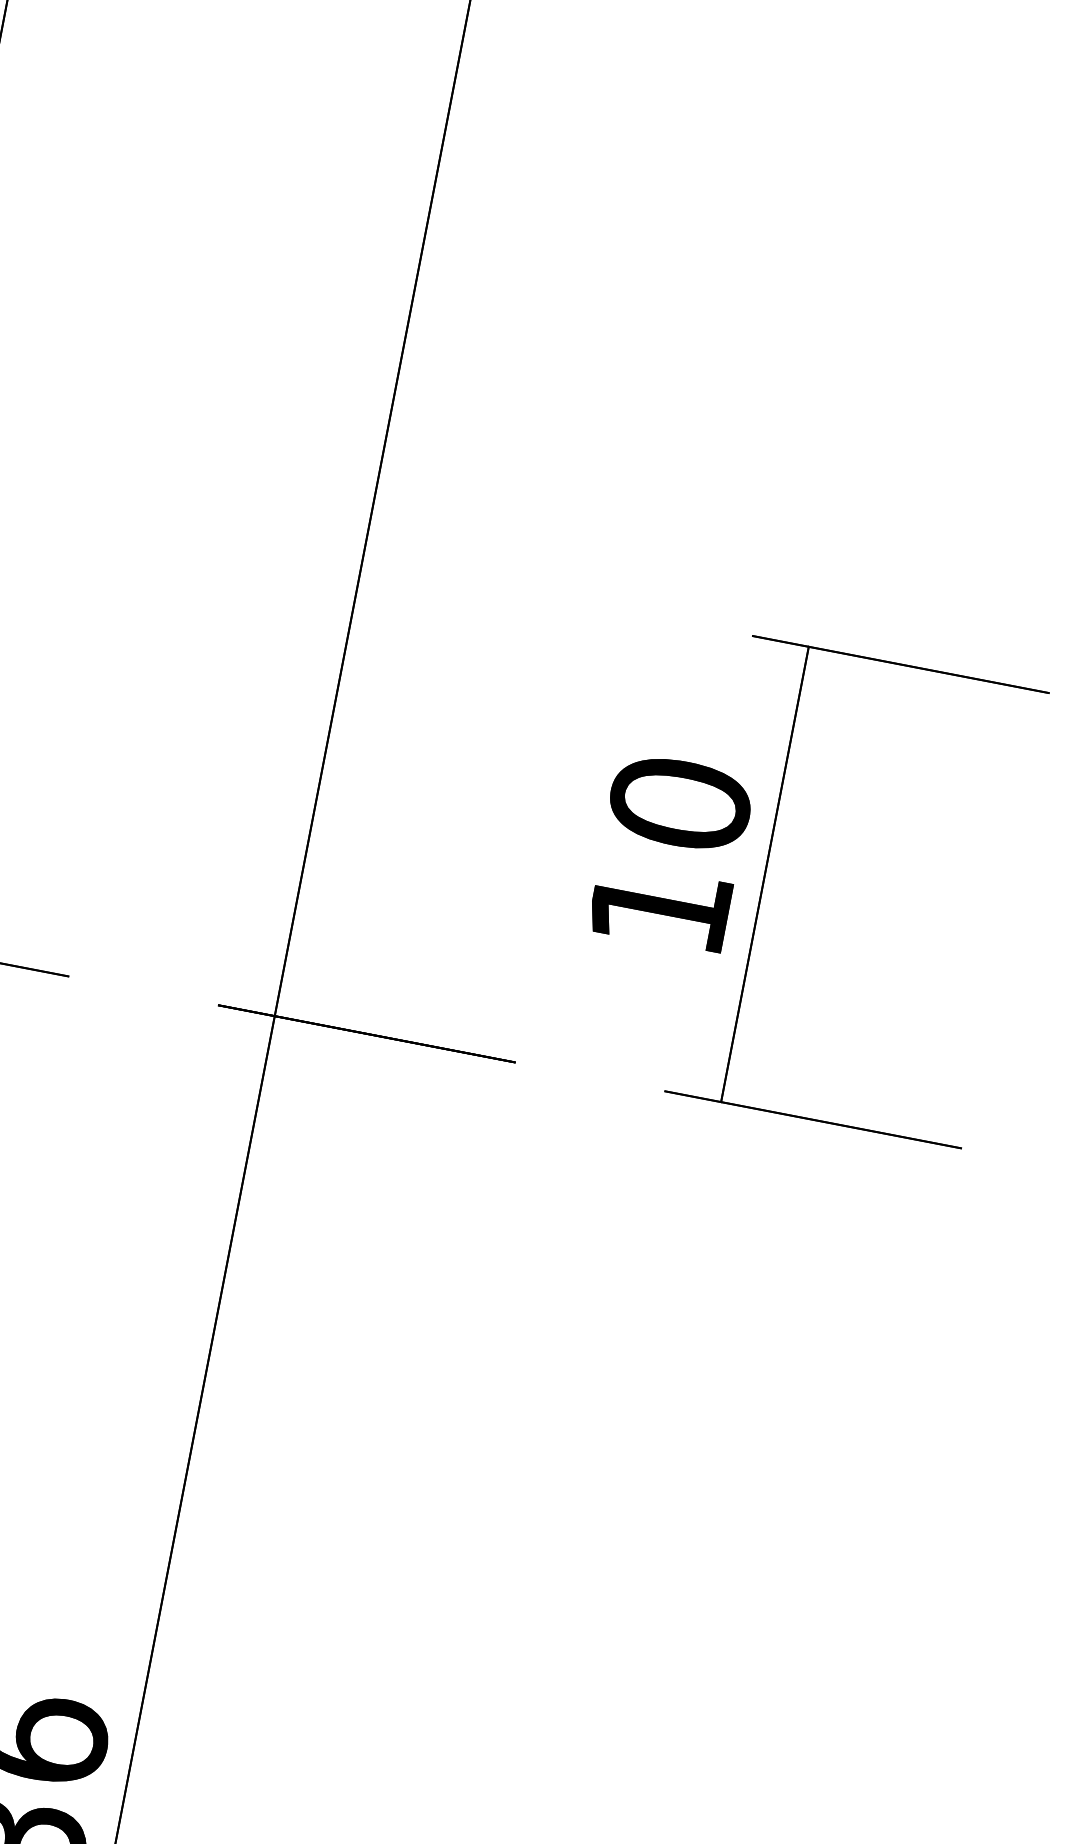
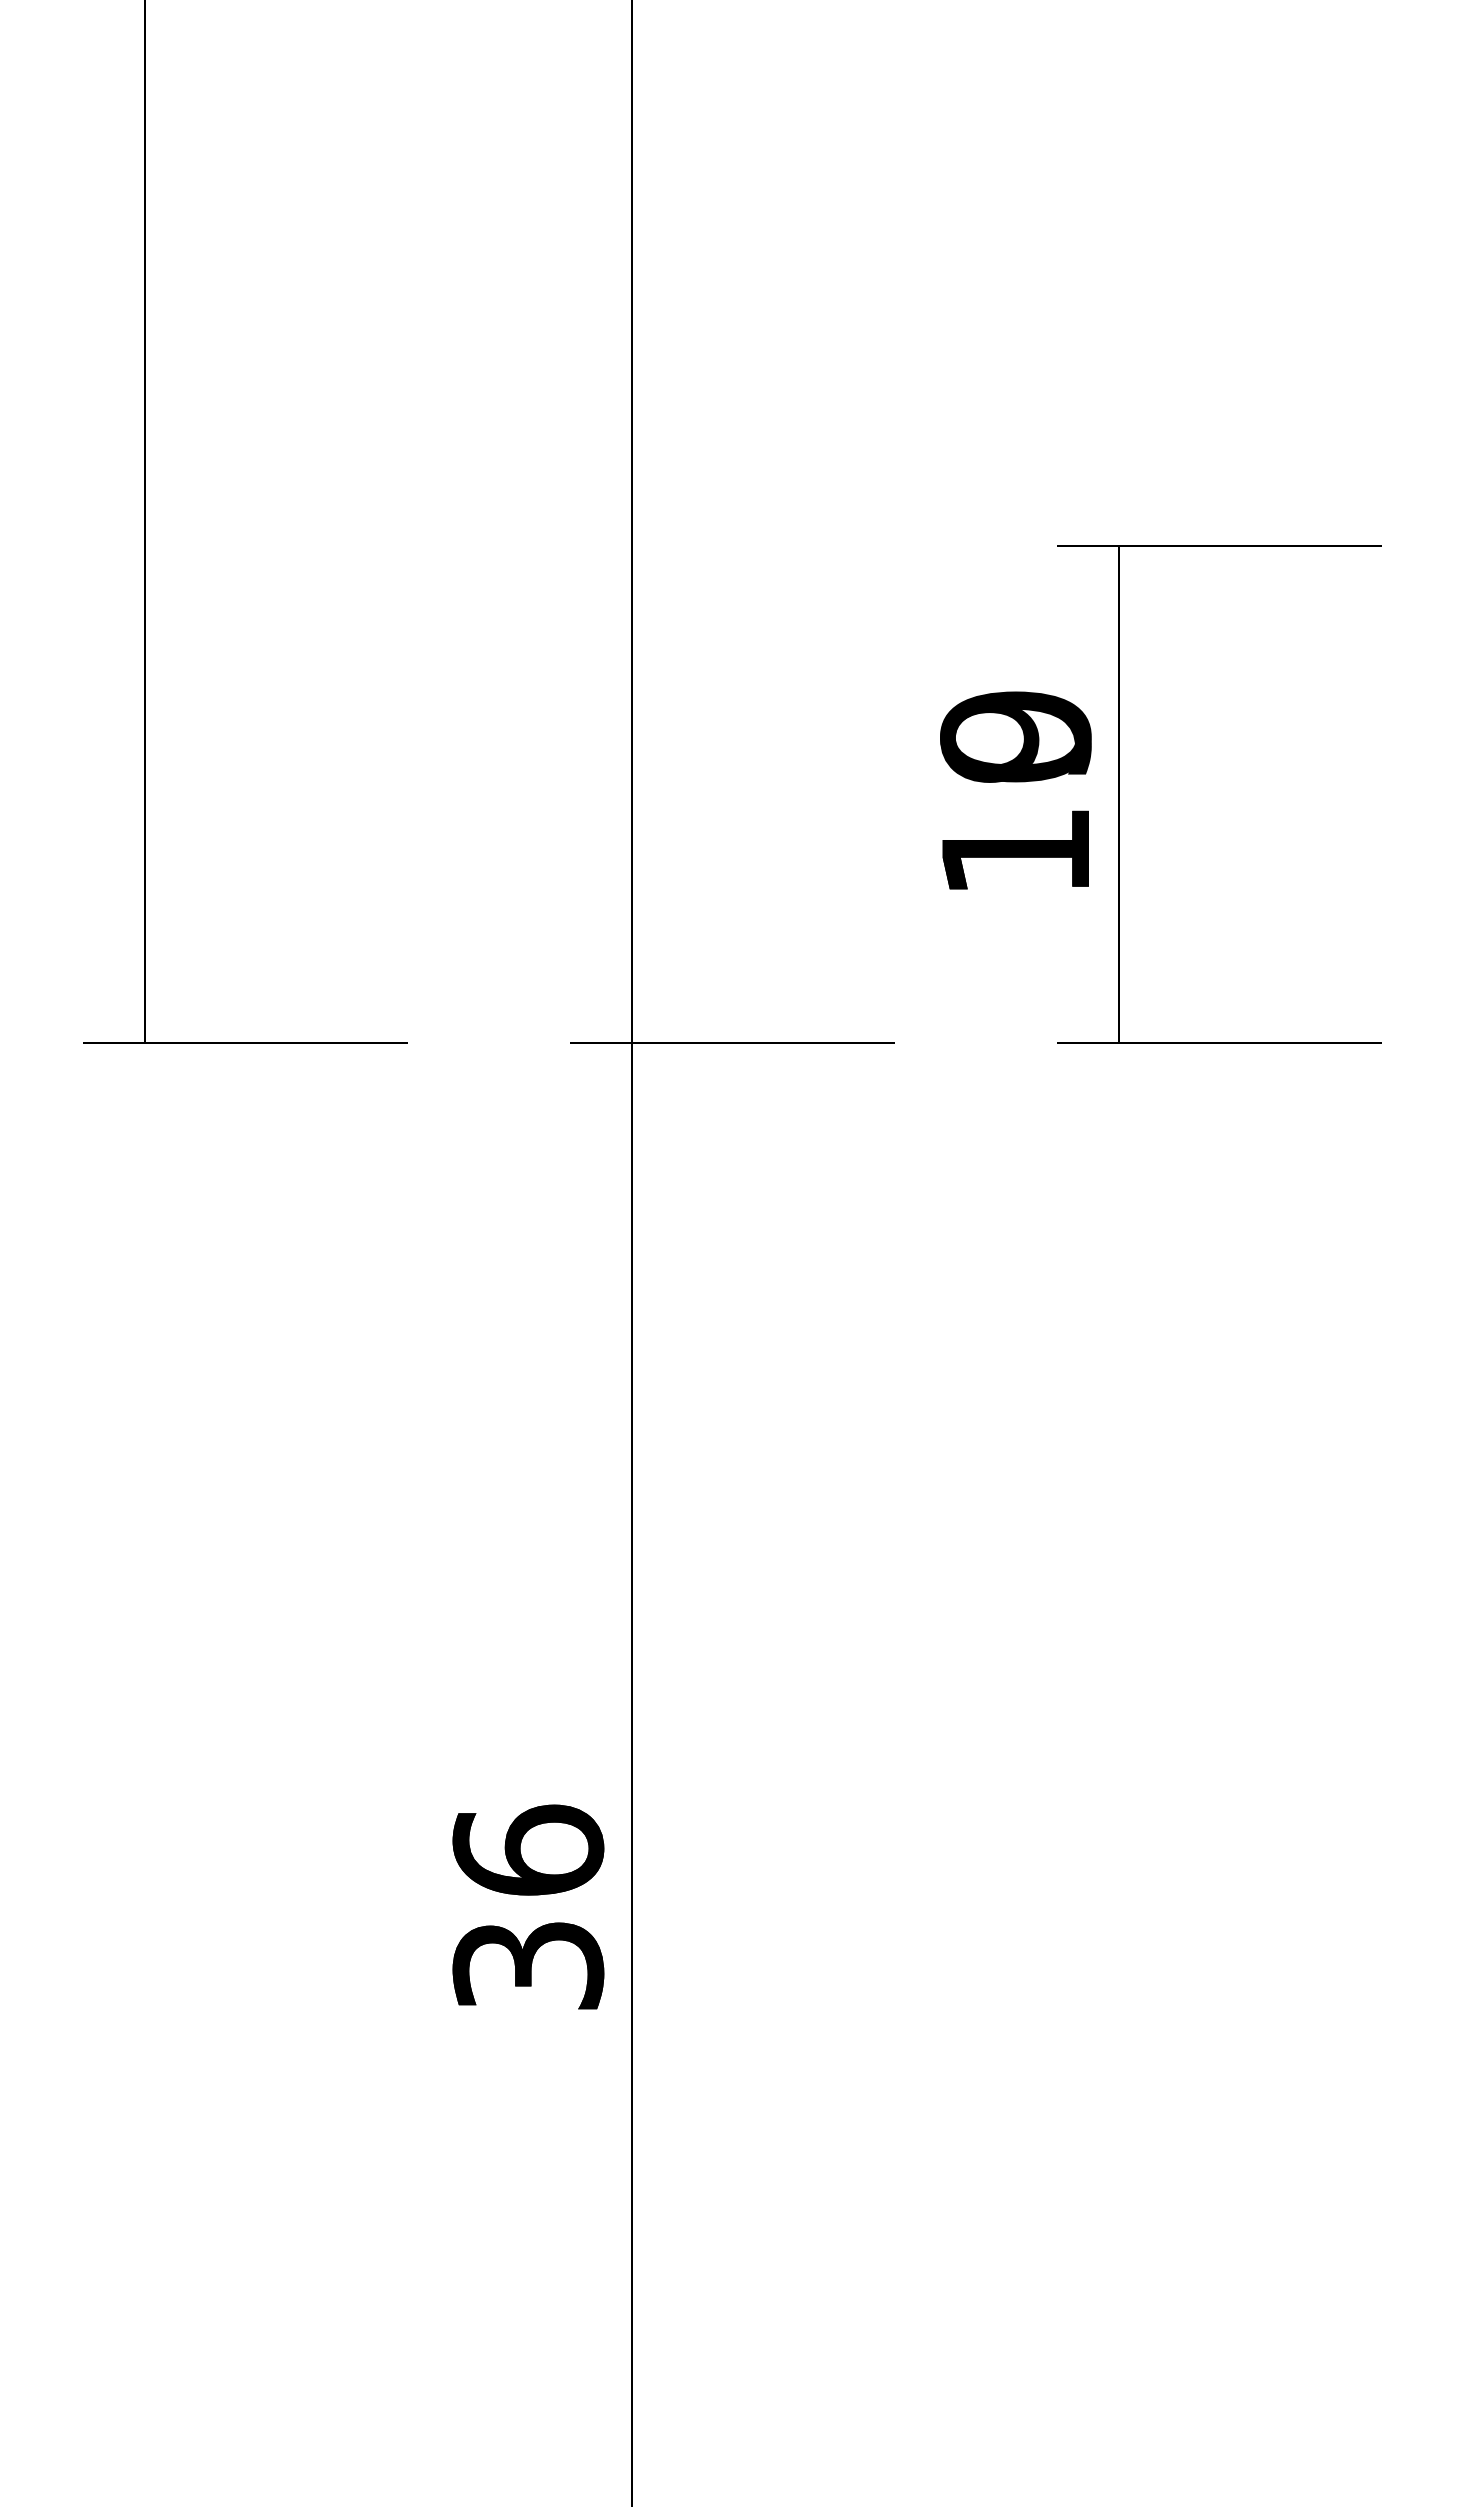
text: (680, 803) -> (1015, 736), 10 -> 19

